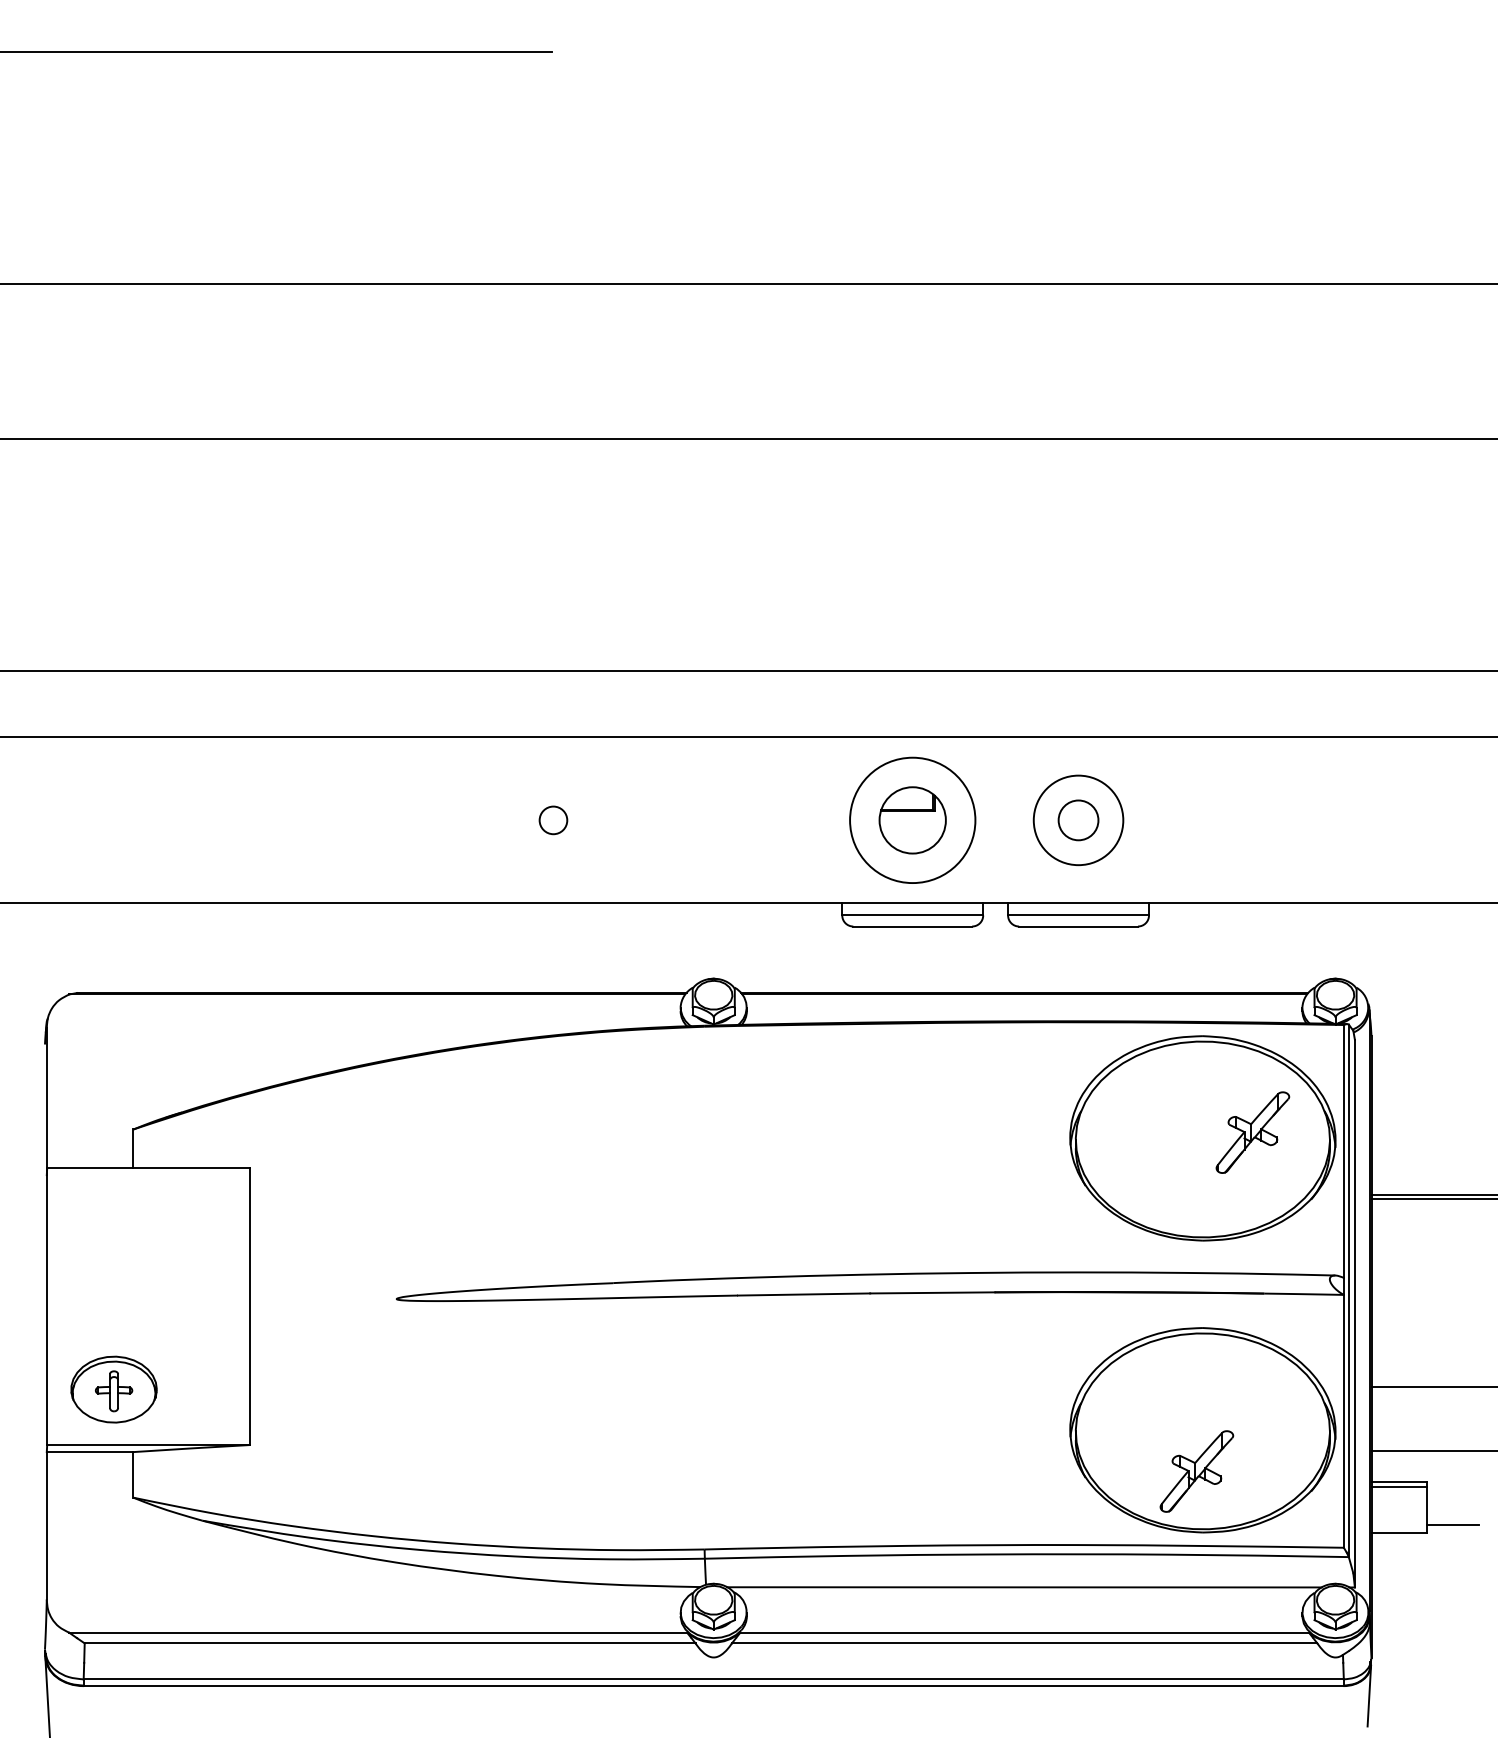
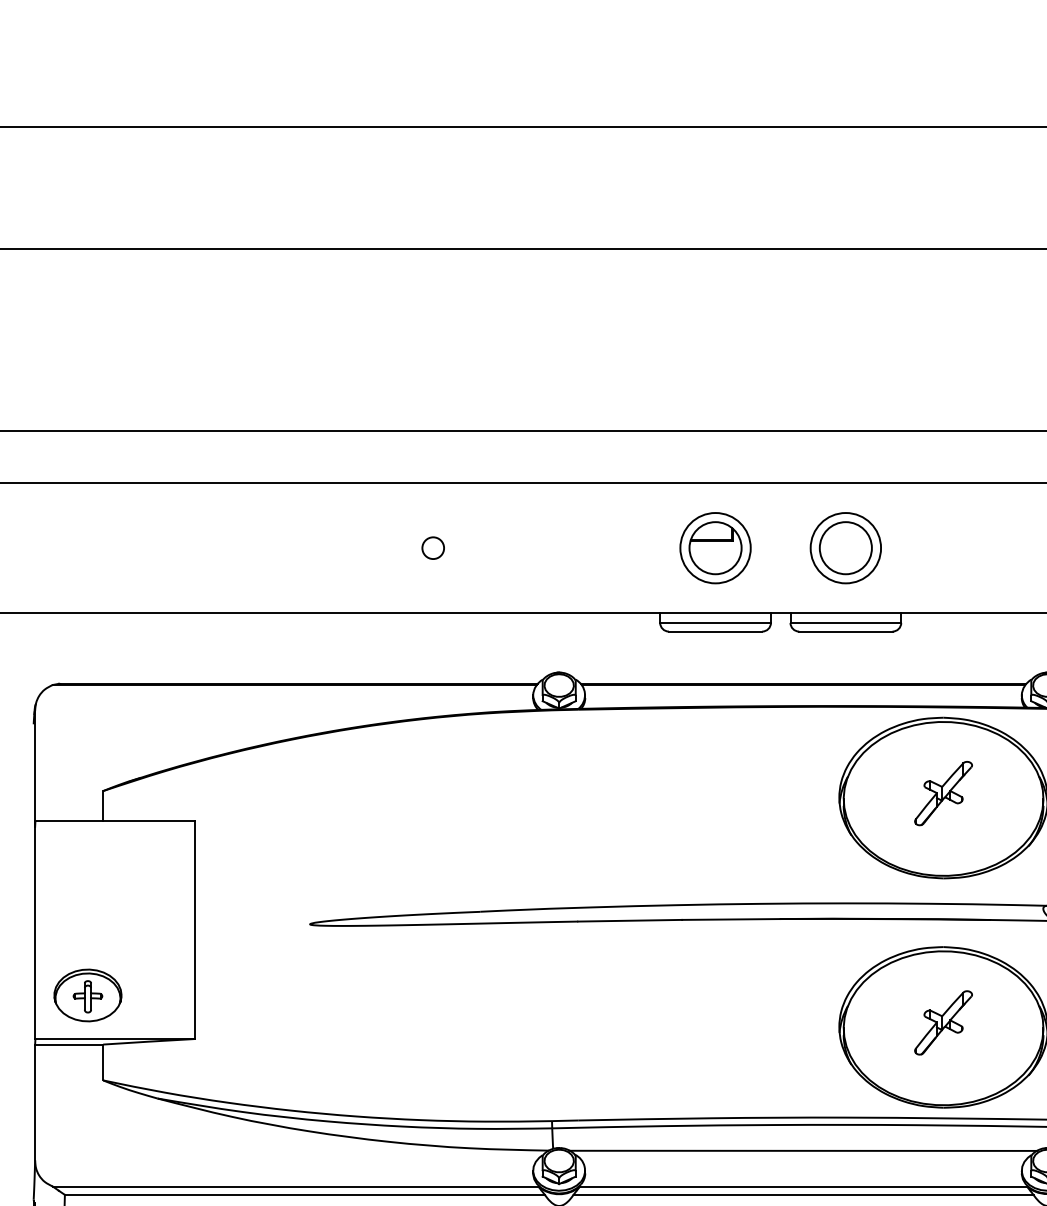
circle: (912, 820) -> (715, 548), size x0.71
circle: (1078, 820) -> (845, 548), size x1.67
part: (1252, 1132) -> (943, 793), moved
part: (1196, 1471) -> (943, 1022), moved

